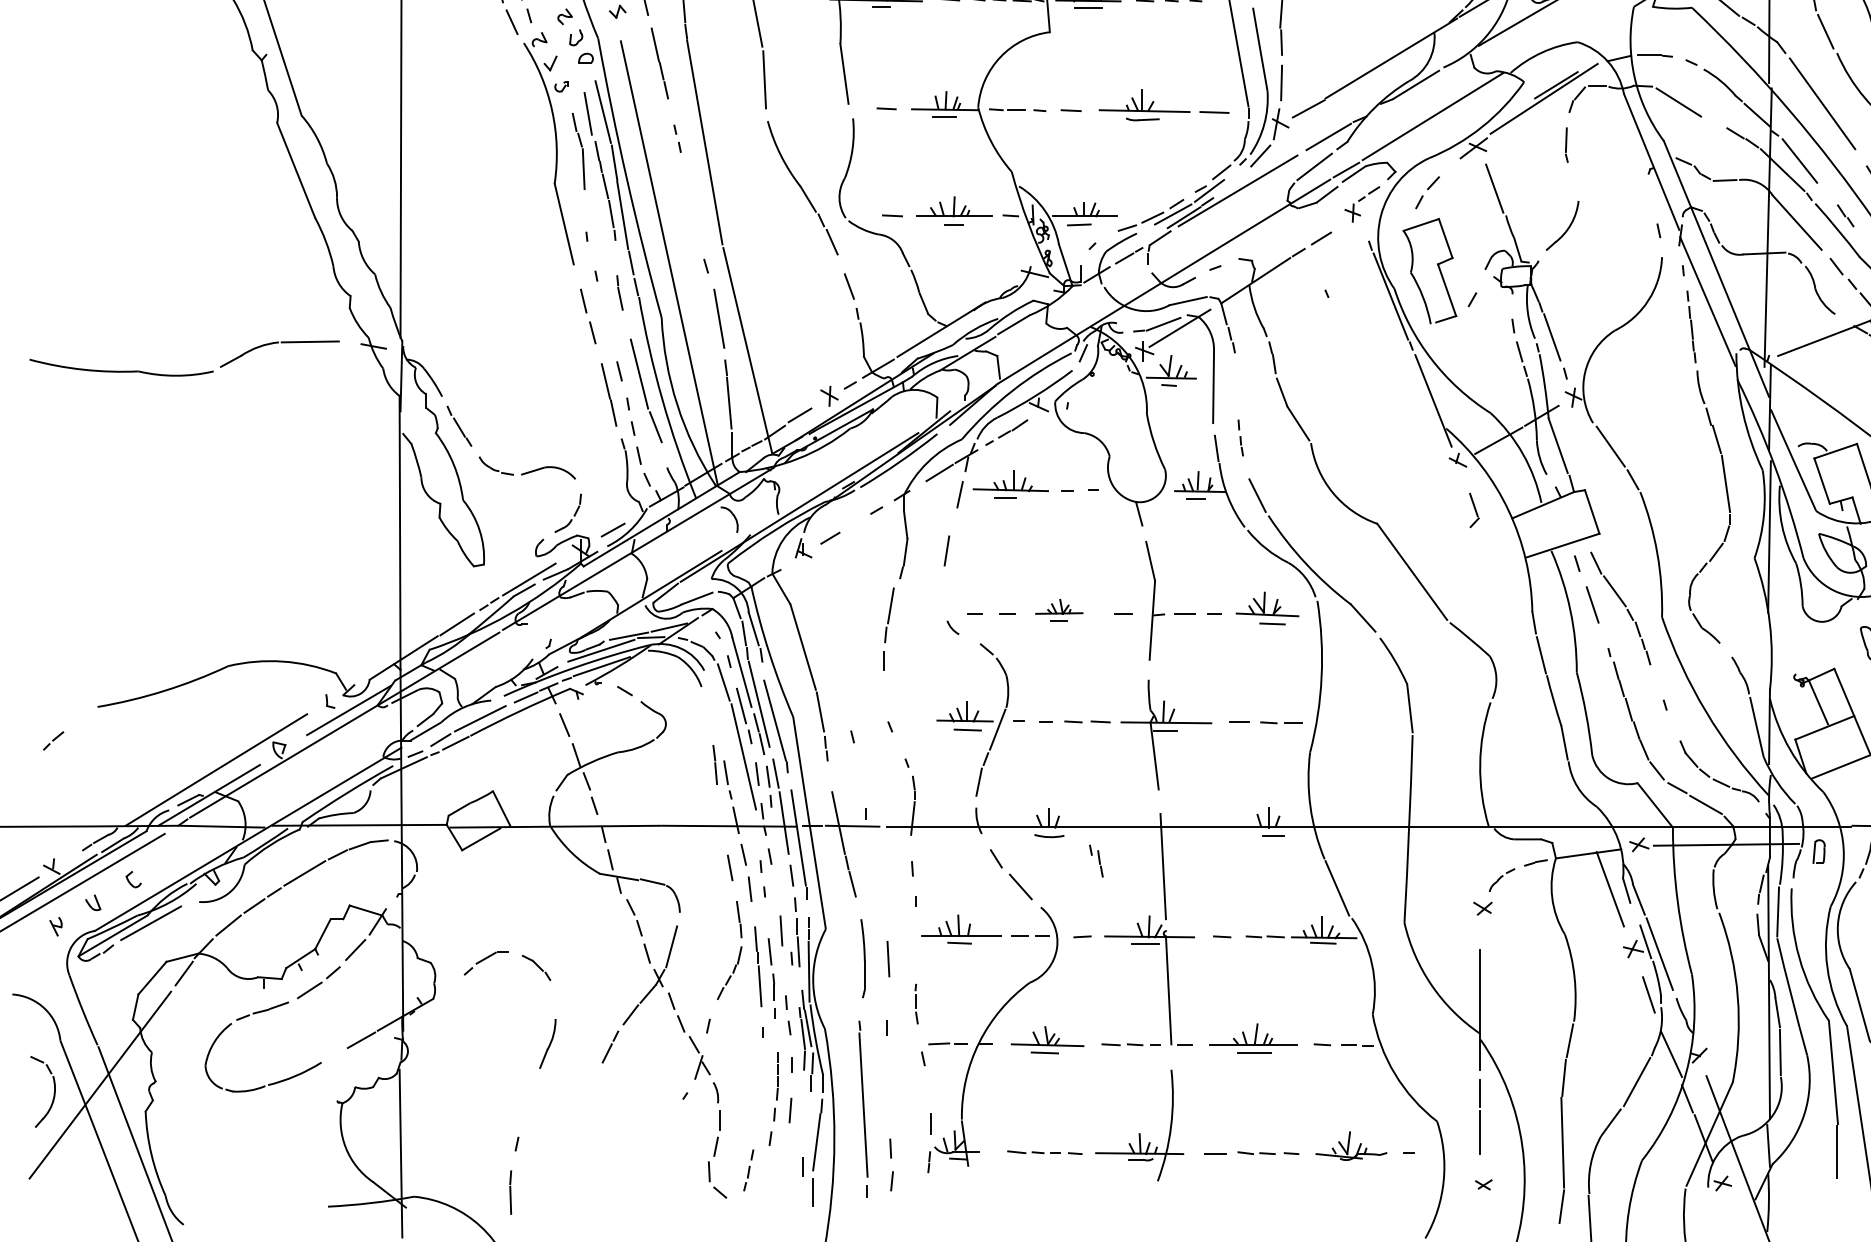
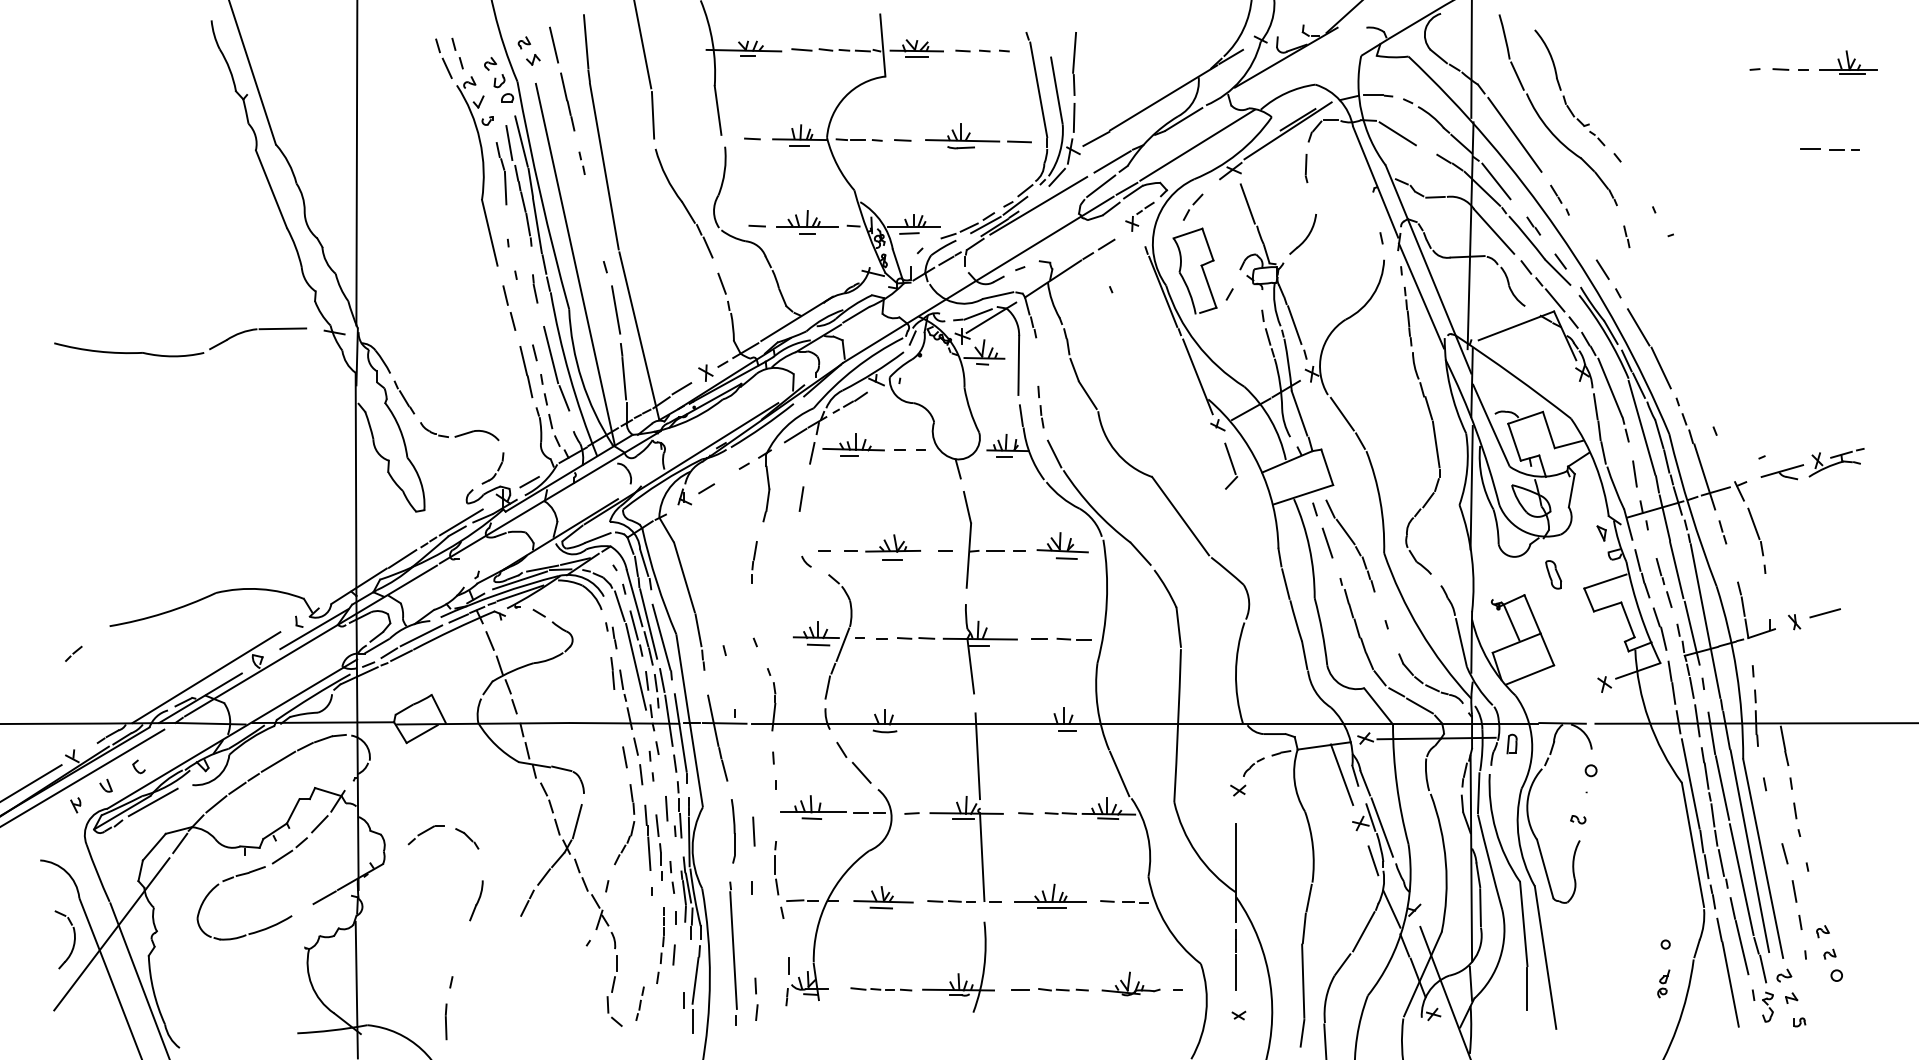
part: (1240, 437) -> (1040, 406), size x1.43
part: (1474, 509) -> (1231, 465), size x1.67
part: (1058, 610) -> (892, 547), size x1.43
part: (889, 628) -> (754, 562), size x0.62
part: (1096, 860) -> (611, 635), moved
part: (916, 1004) -> (776, 868), size x1.67

